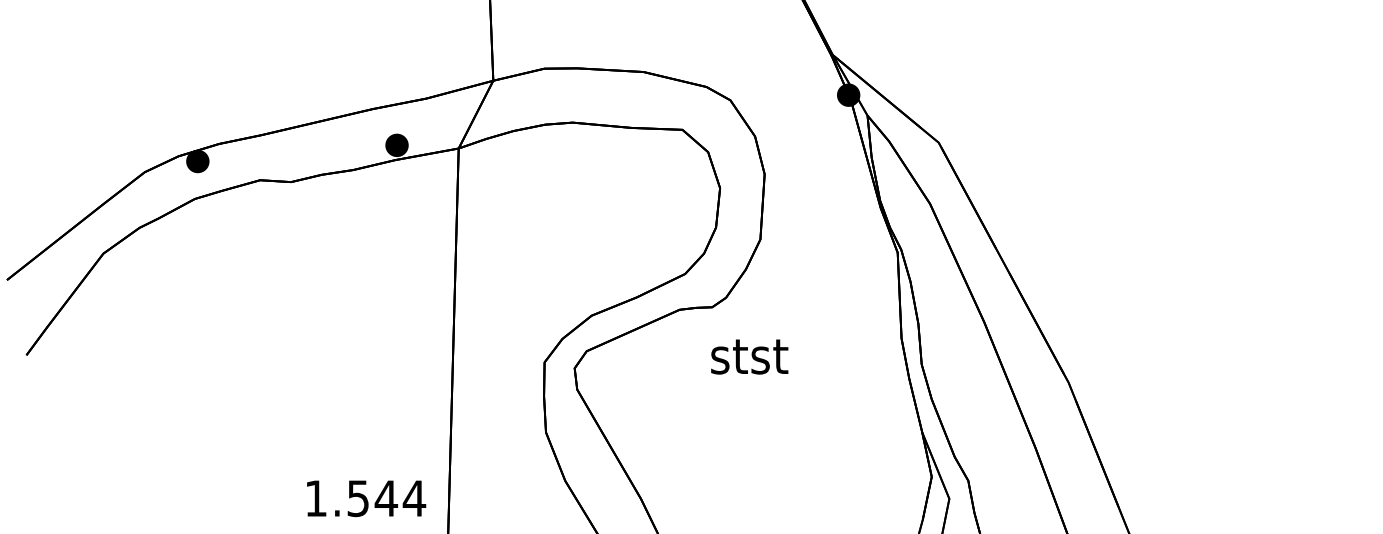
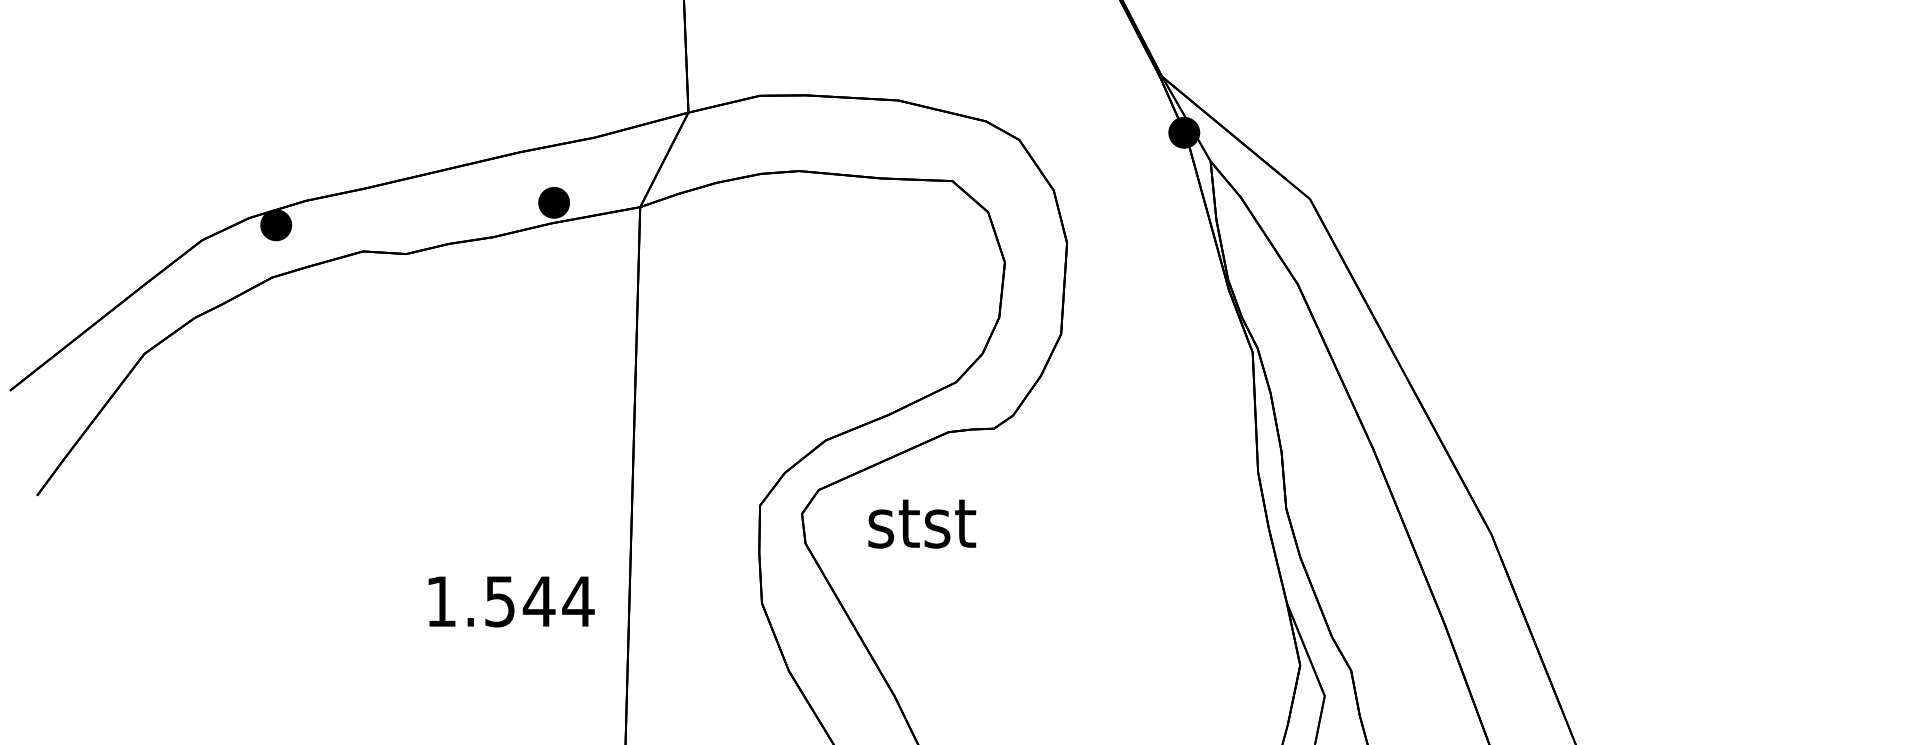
text: (749, 356) -> (922, 523), moved
text: (366, 498) -> (511, 601), moved

